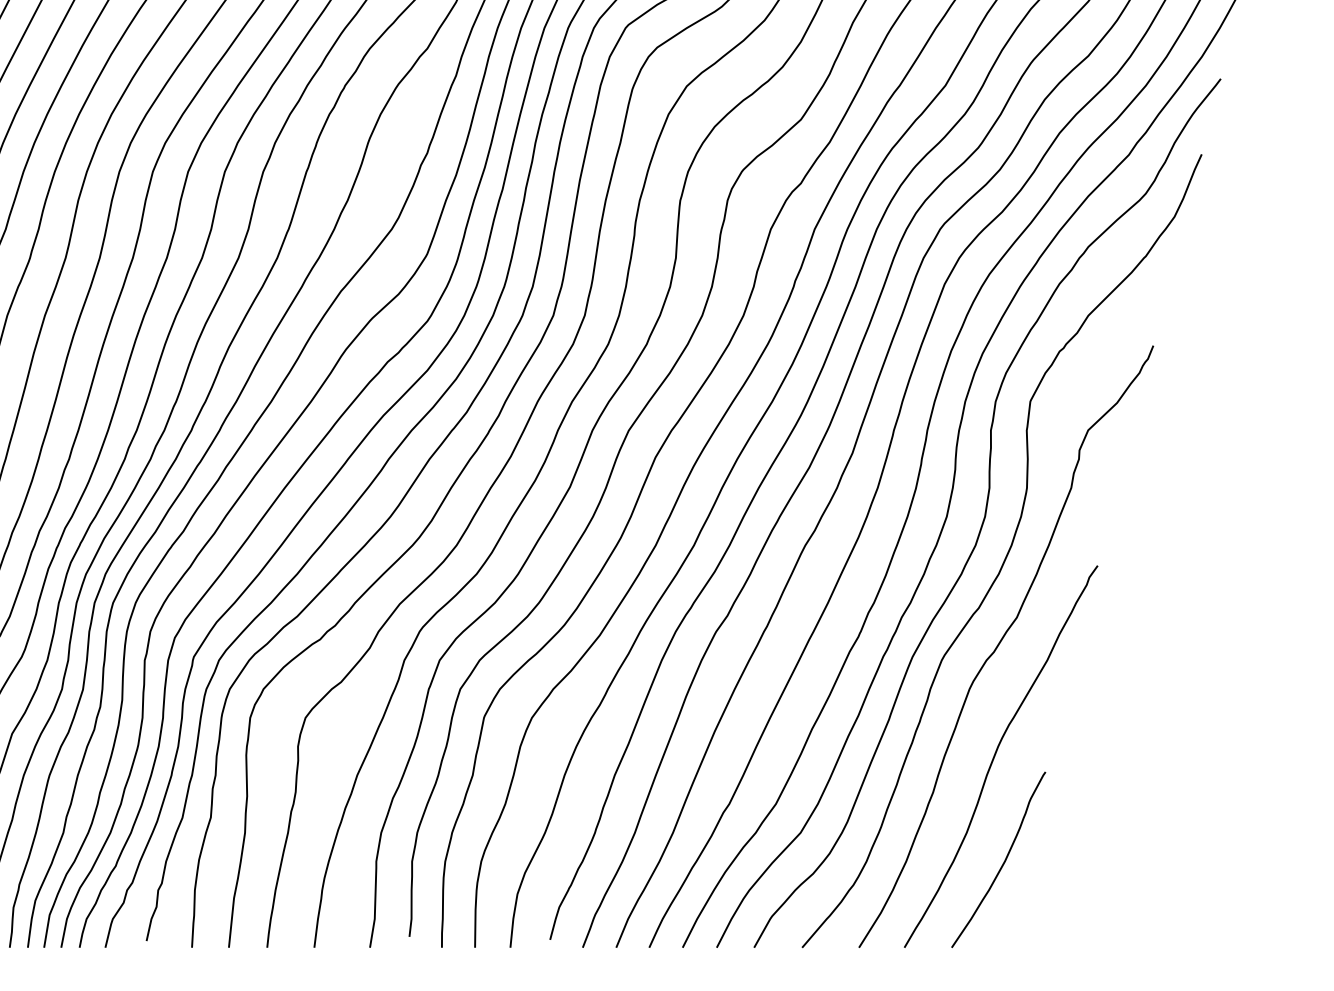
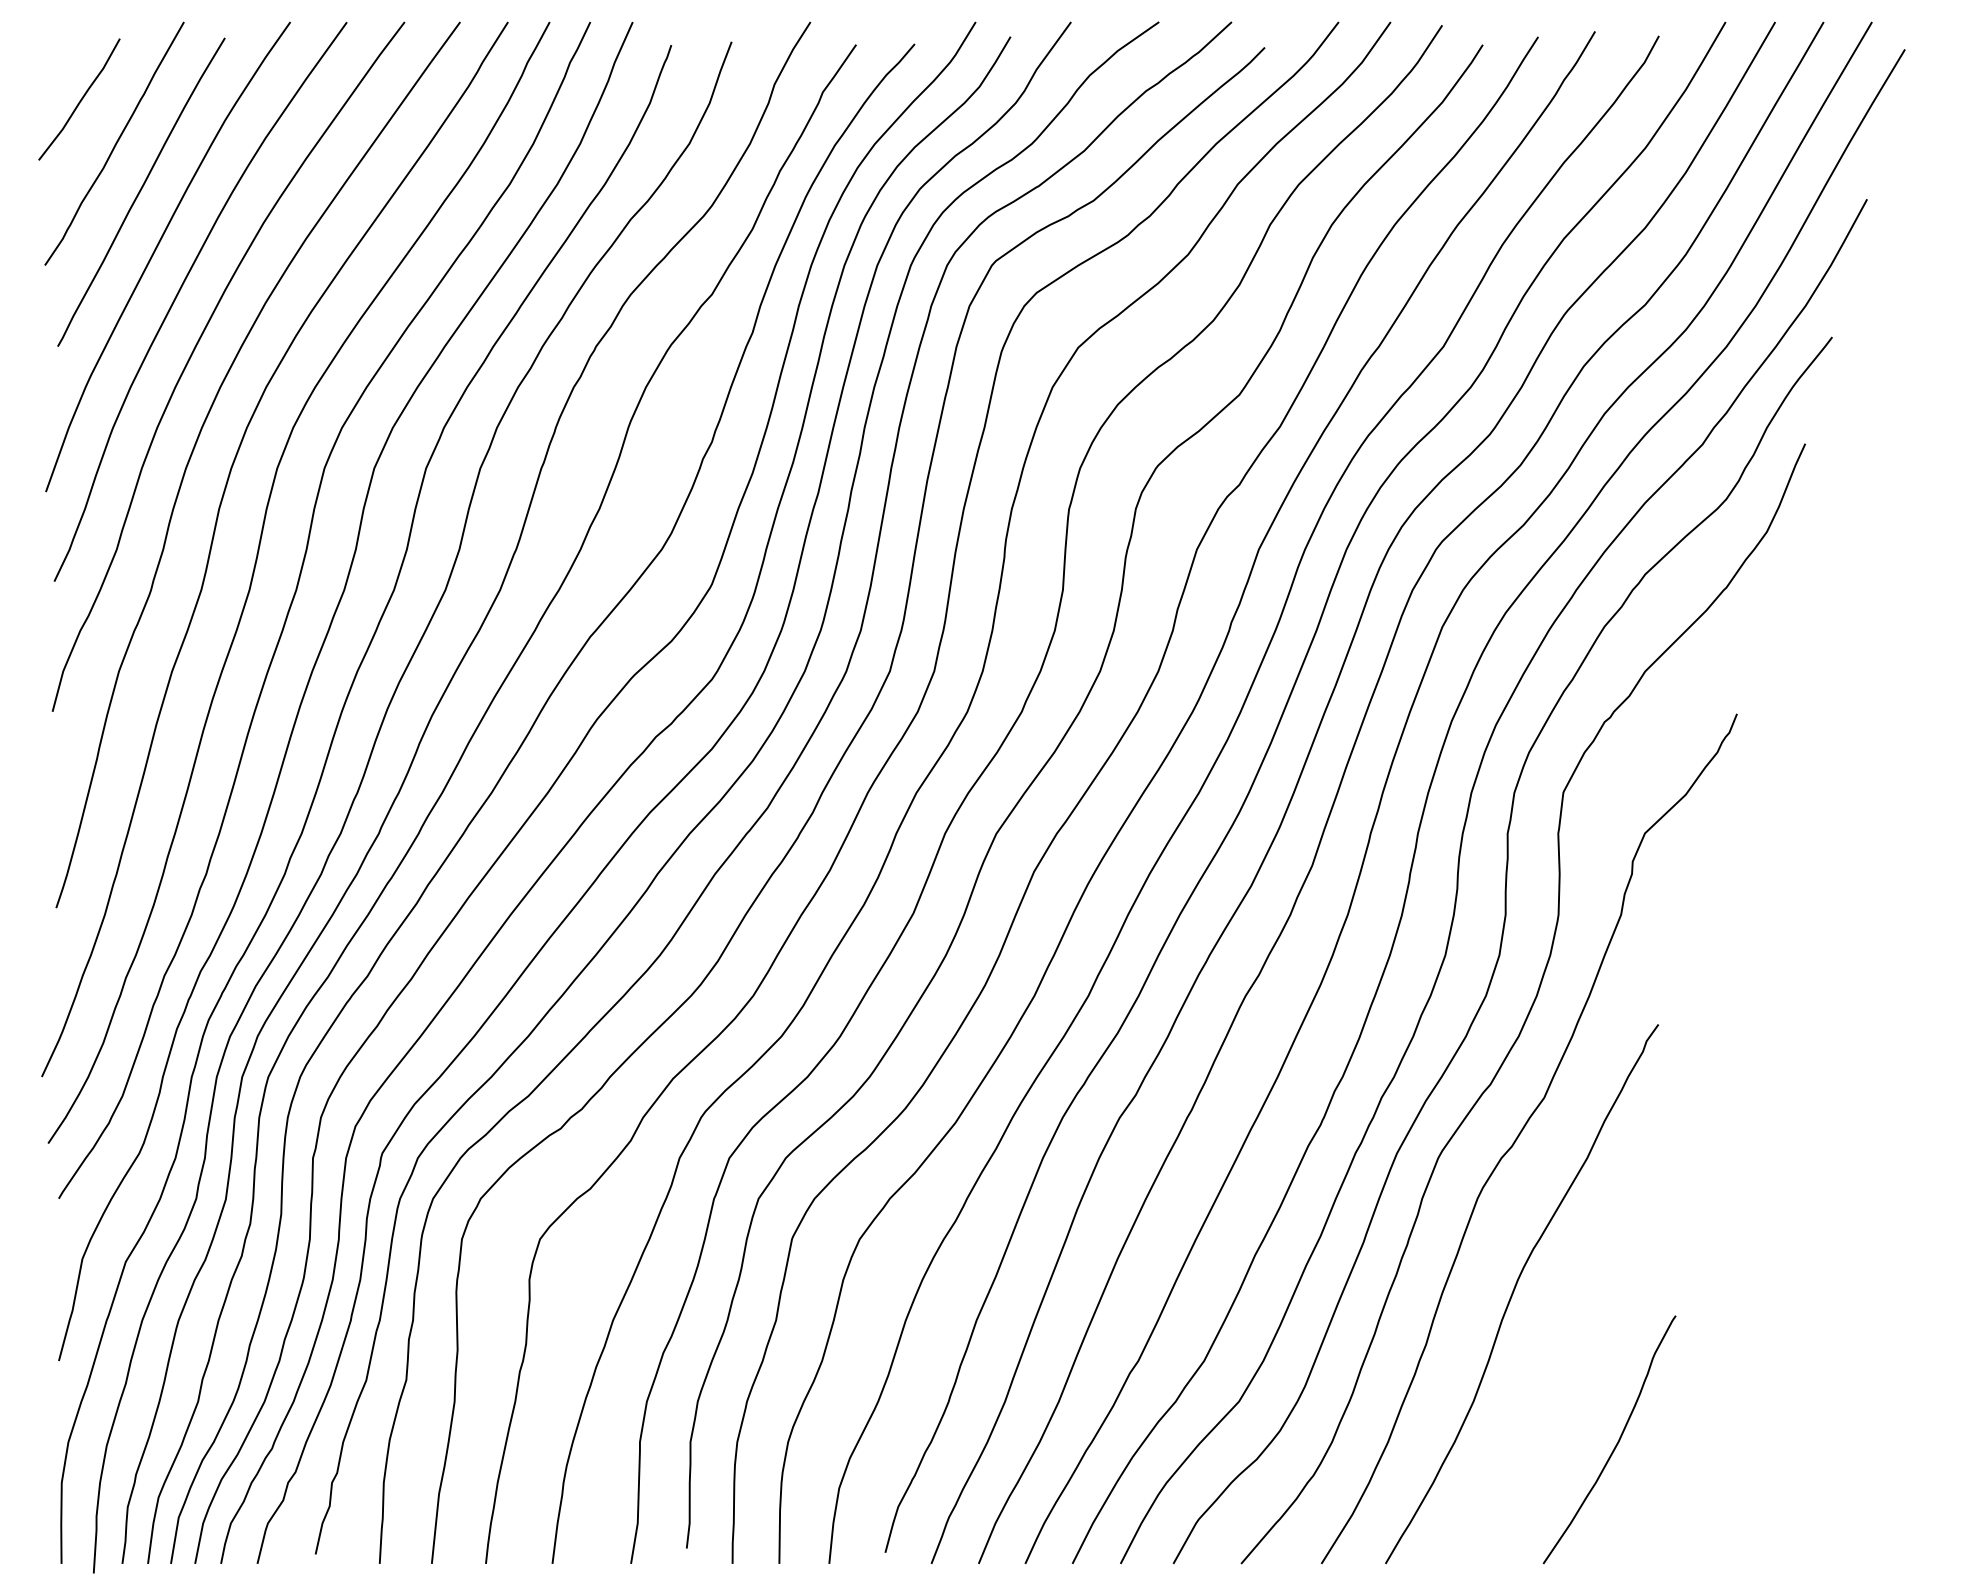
curve: (1003, 862) -> (1616, 1443), moved

